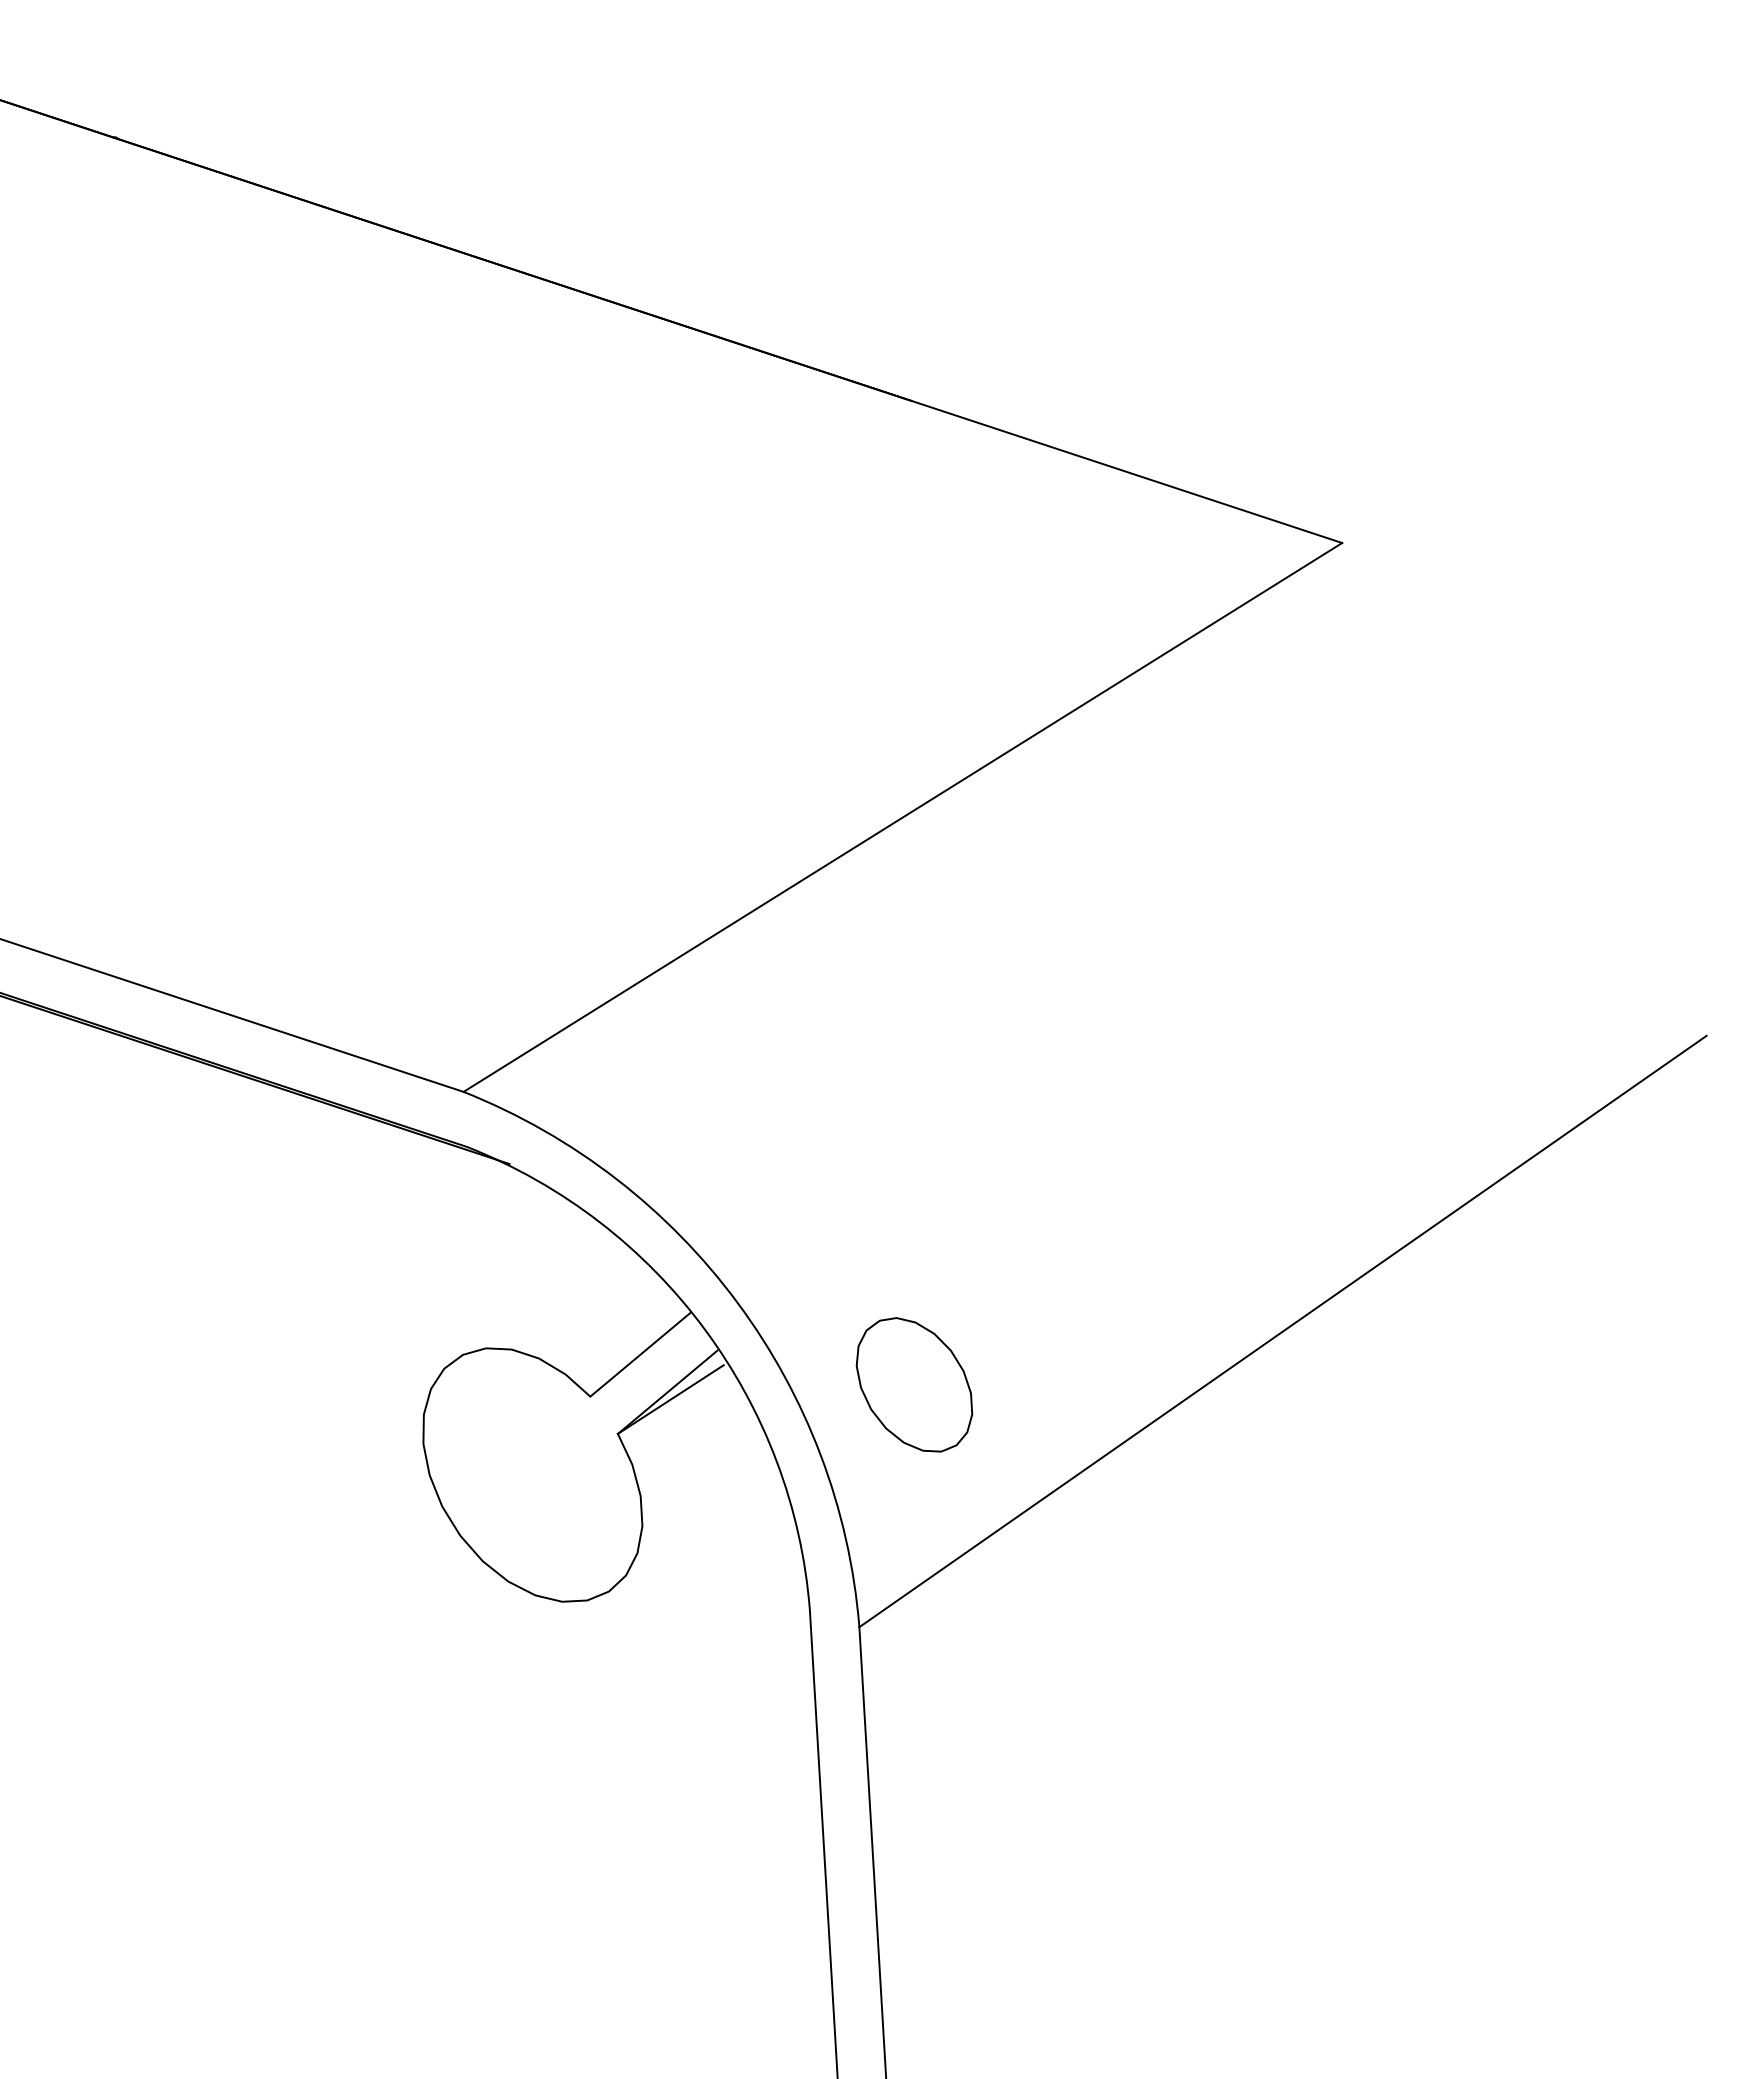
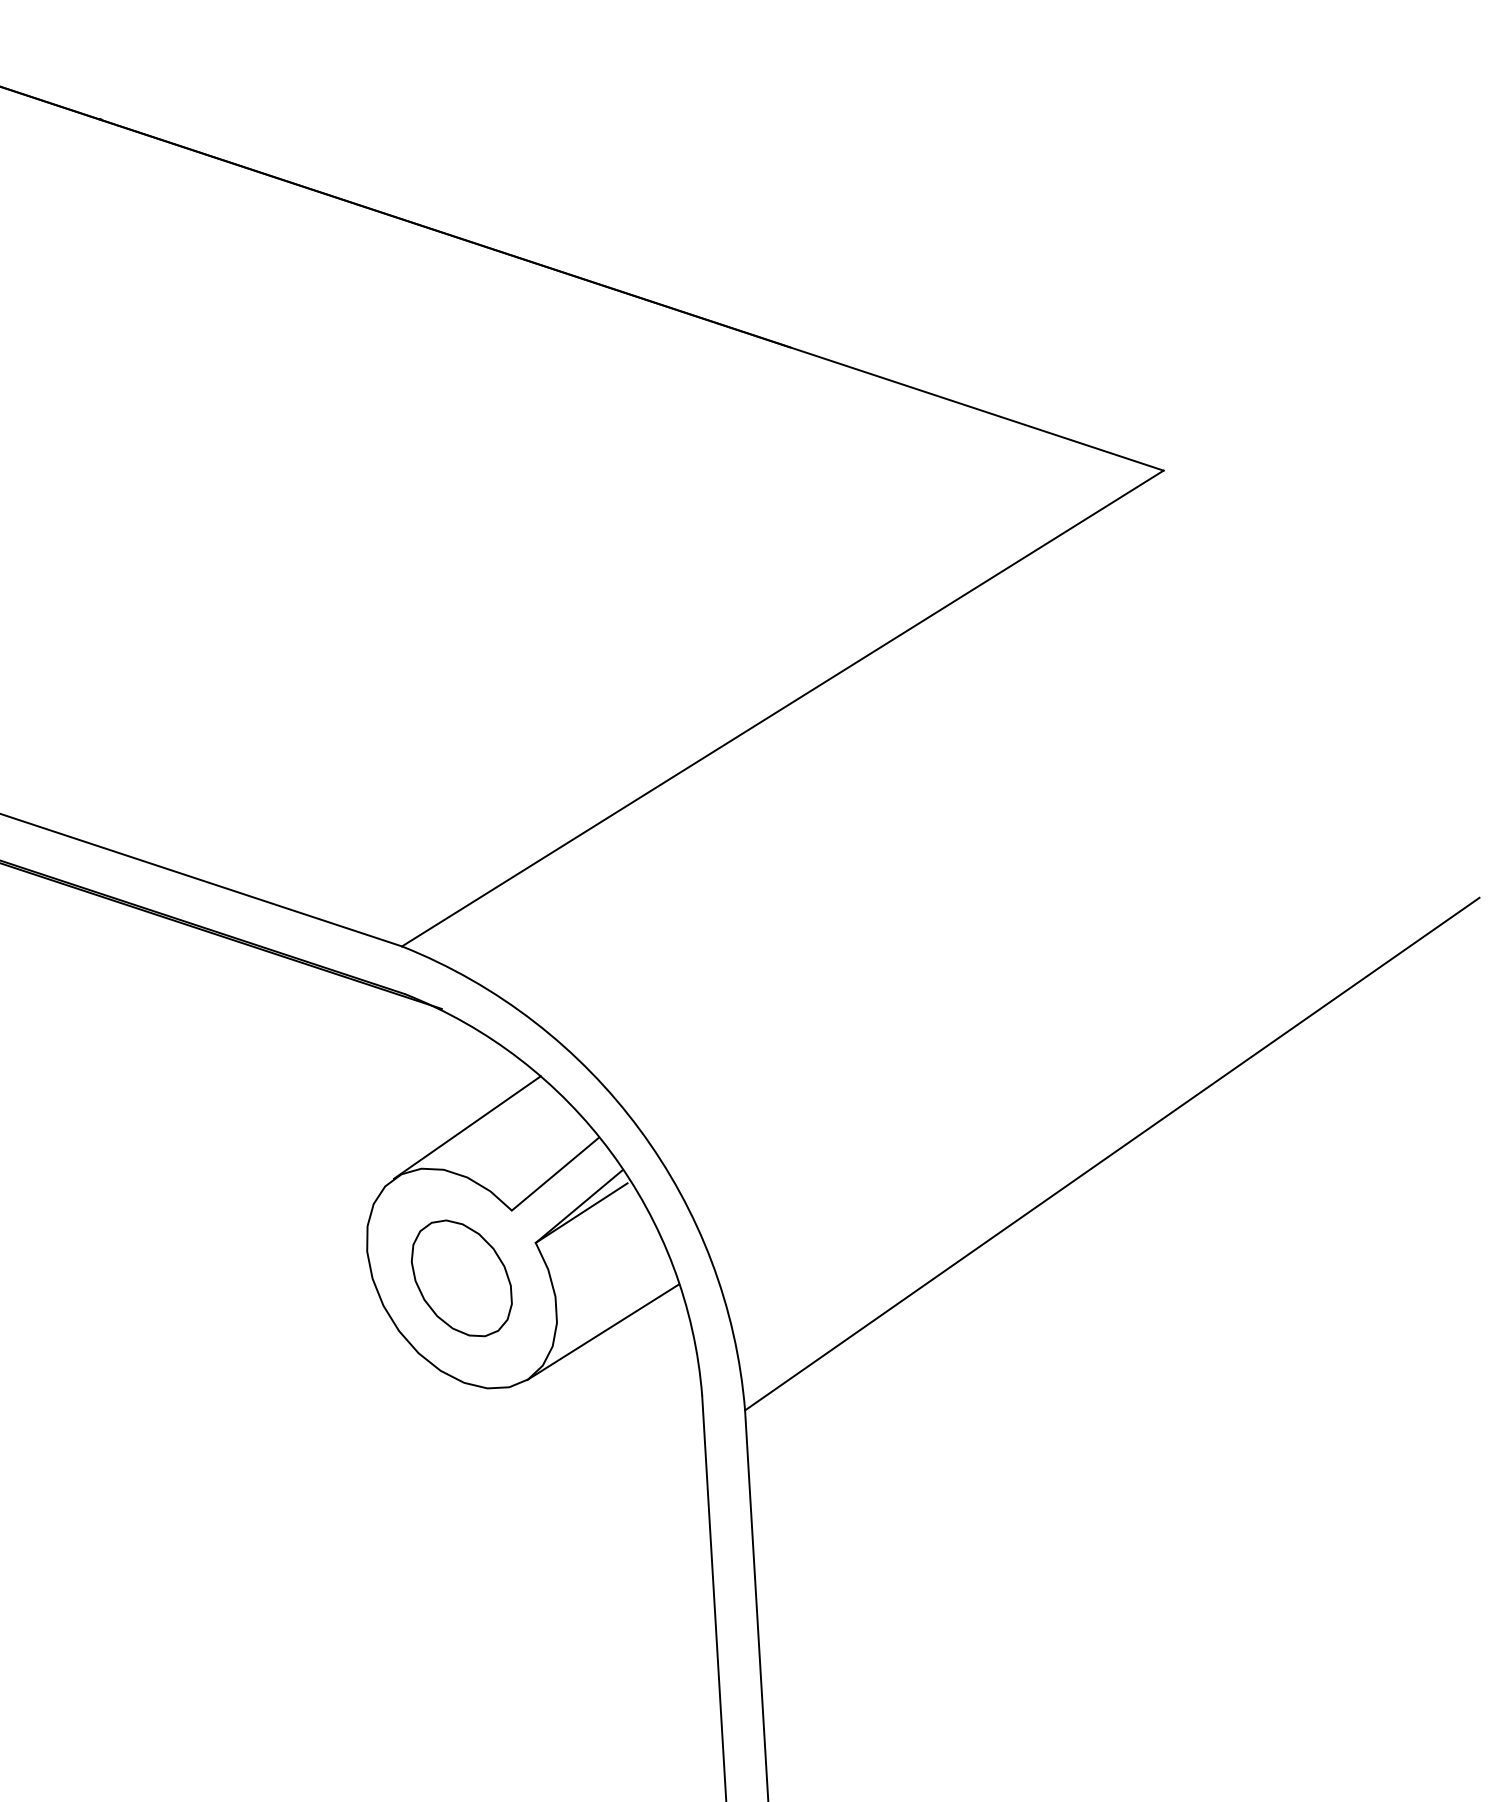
line: (539, 1300) -> (467, 1127), added
part: (914, 1385) -> (461, 1278), moved
line: (696, 1536) -> (603, 1331), added

